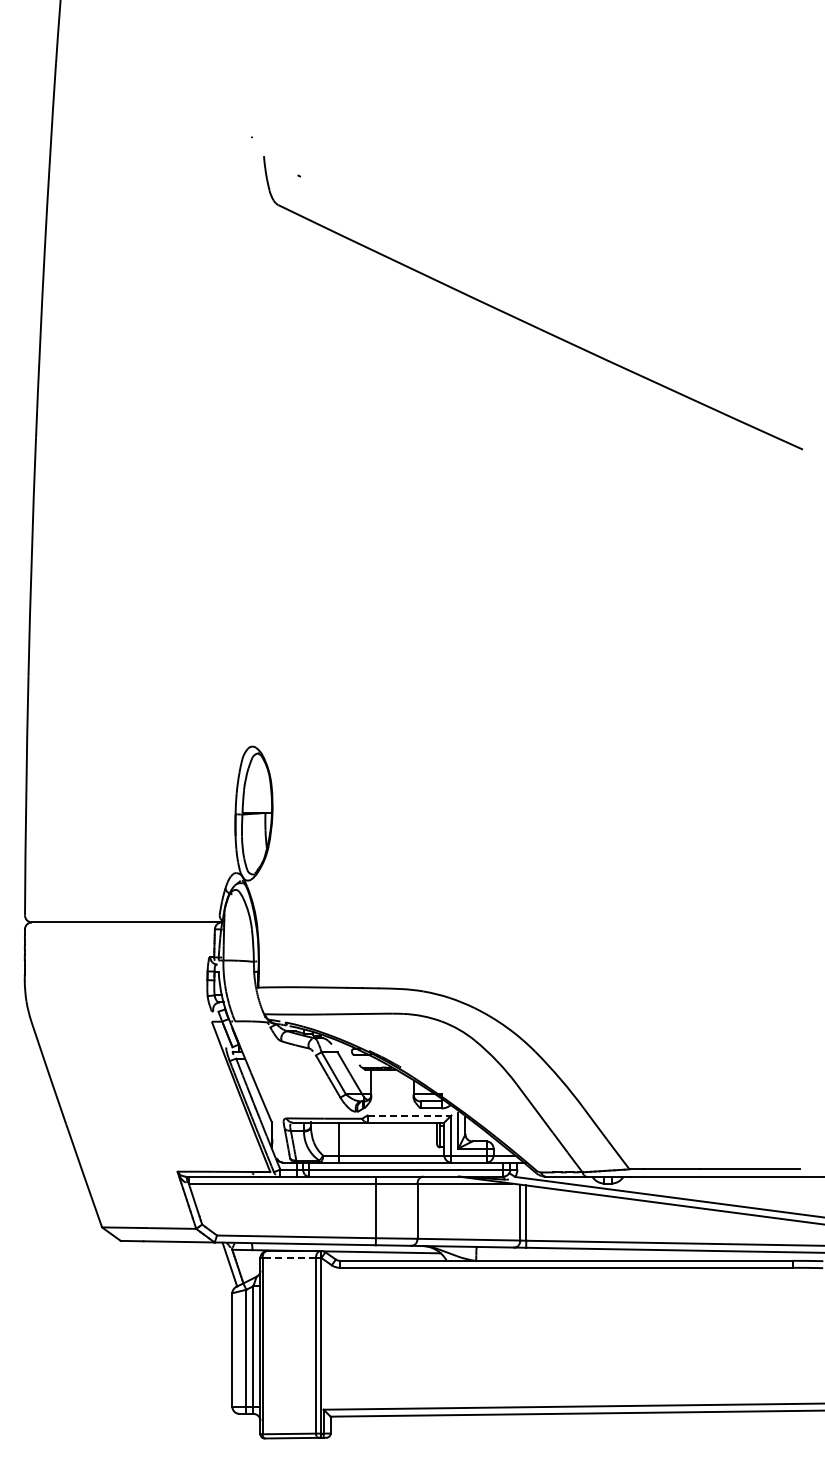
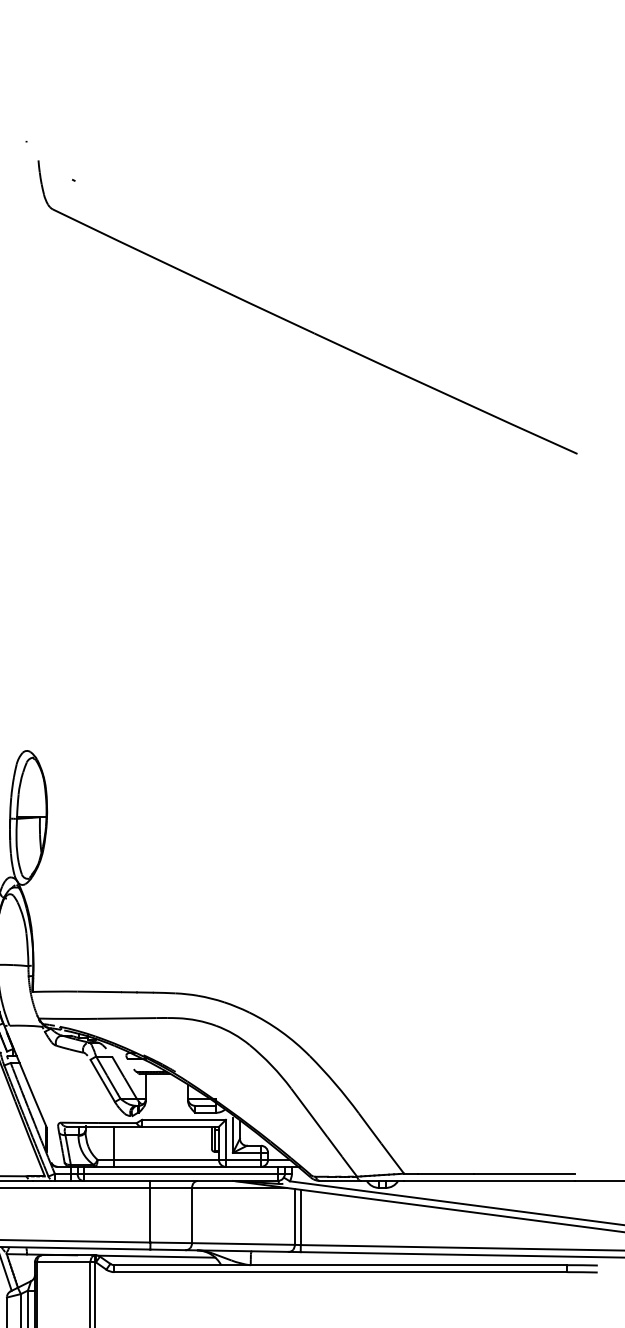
line: (409, 1115) -> (184, 1119), dashed -> solid
line: (289, 1258) -> (64, 1262), dashed -> solid

